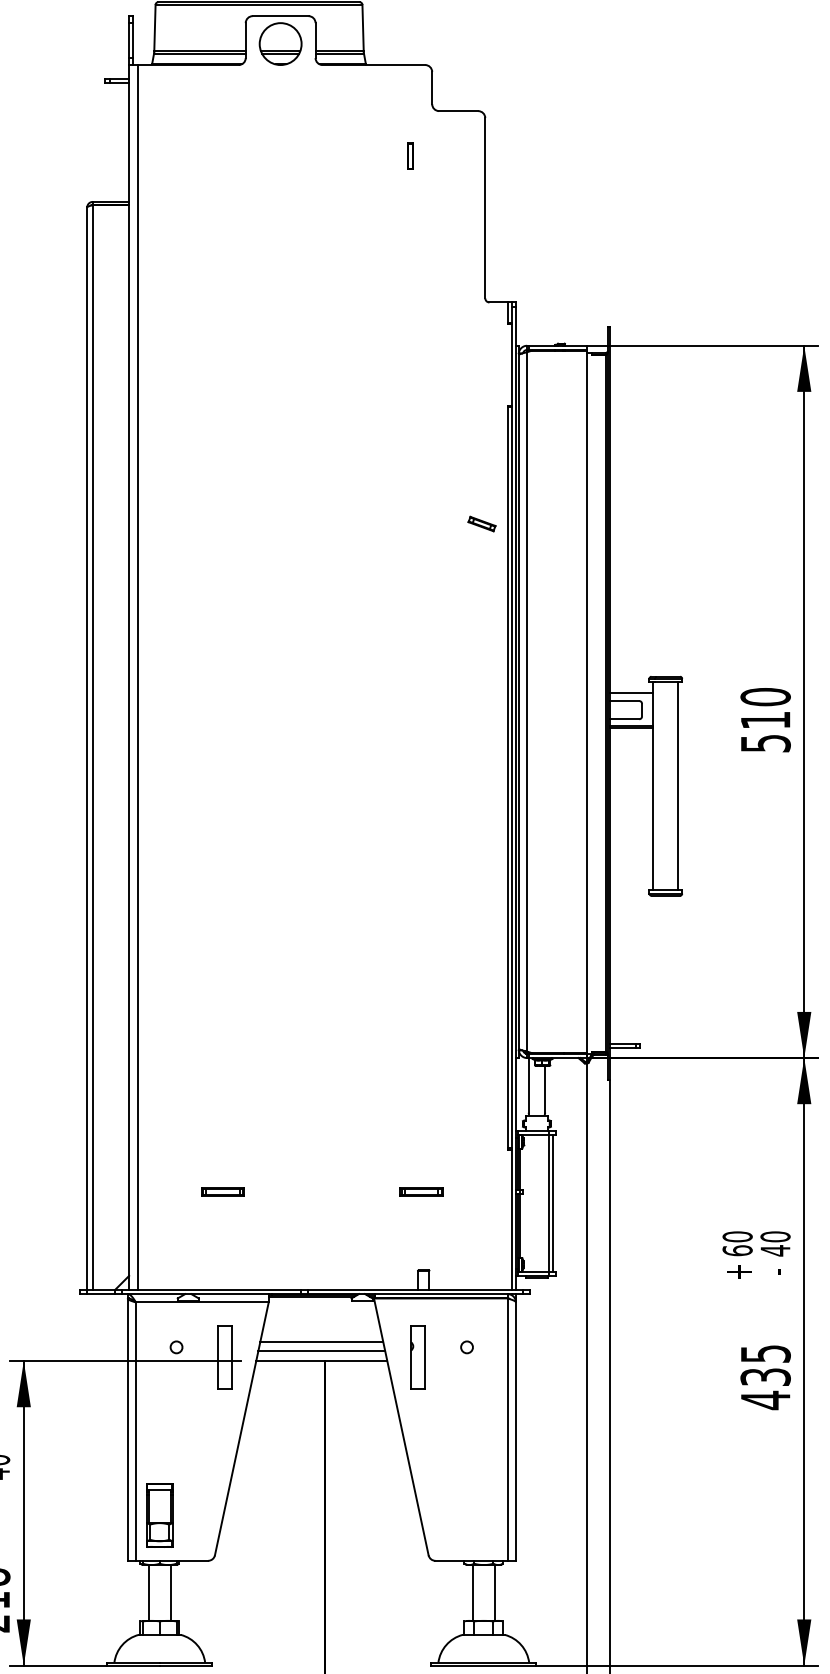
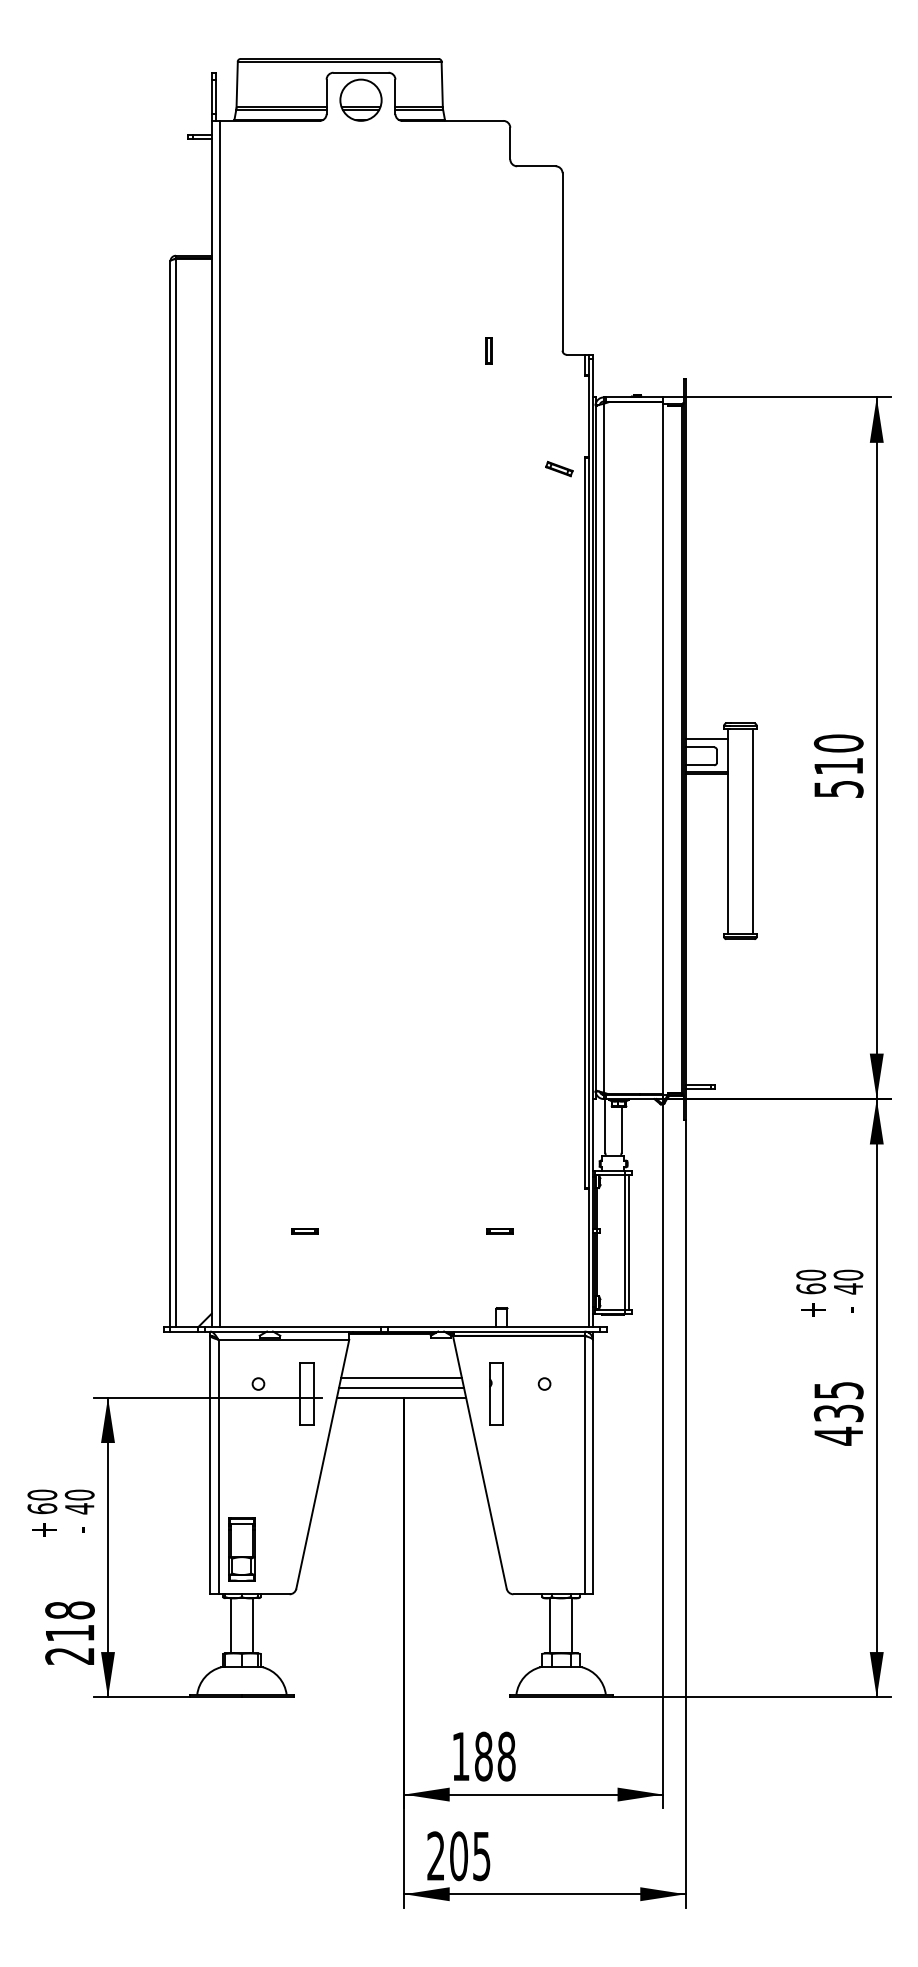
part: (410, 155) -> (488, 350), moved
part: (482, 523) -> (559, 468), moved
part: (223, 1192) -> (304, 1231), size x0.62
part: (421, 1192) -> (499, 1231), size x0.62

